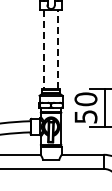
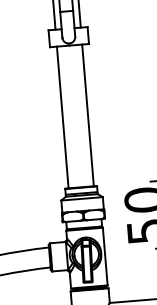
line: (44, 49) -> (63, 116), dashed -> solid
line: (58, 49) -> (88, 114), dashed -> solid

